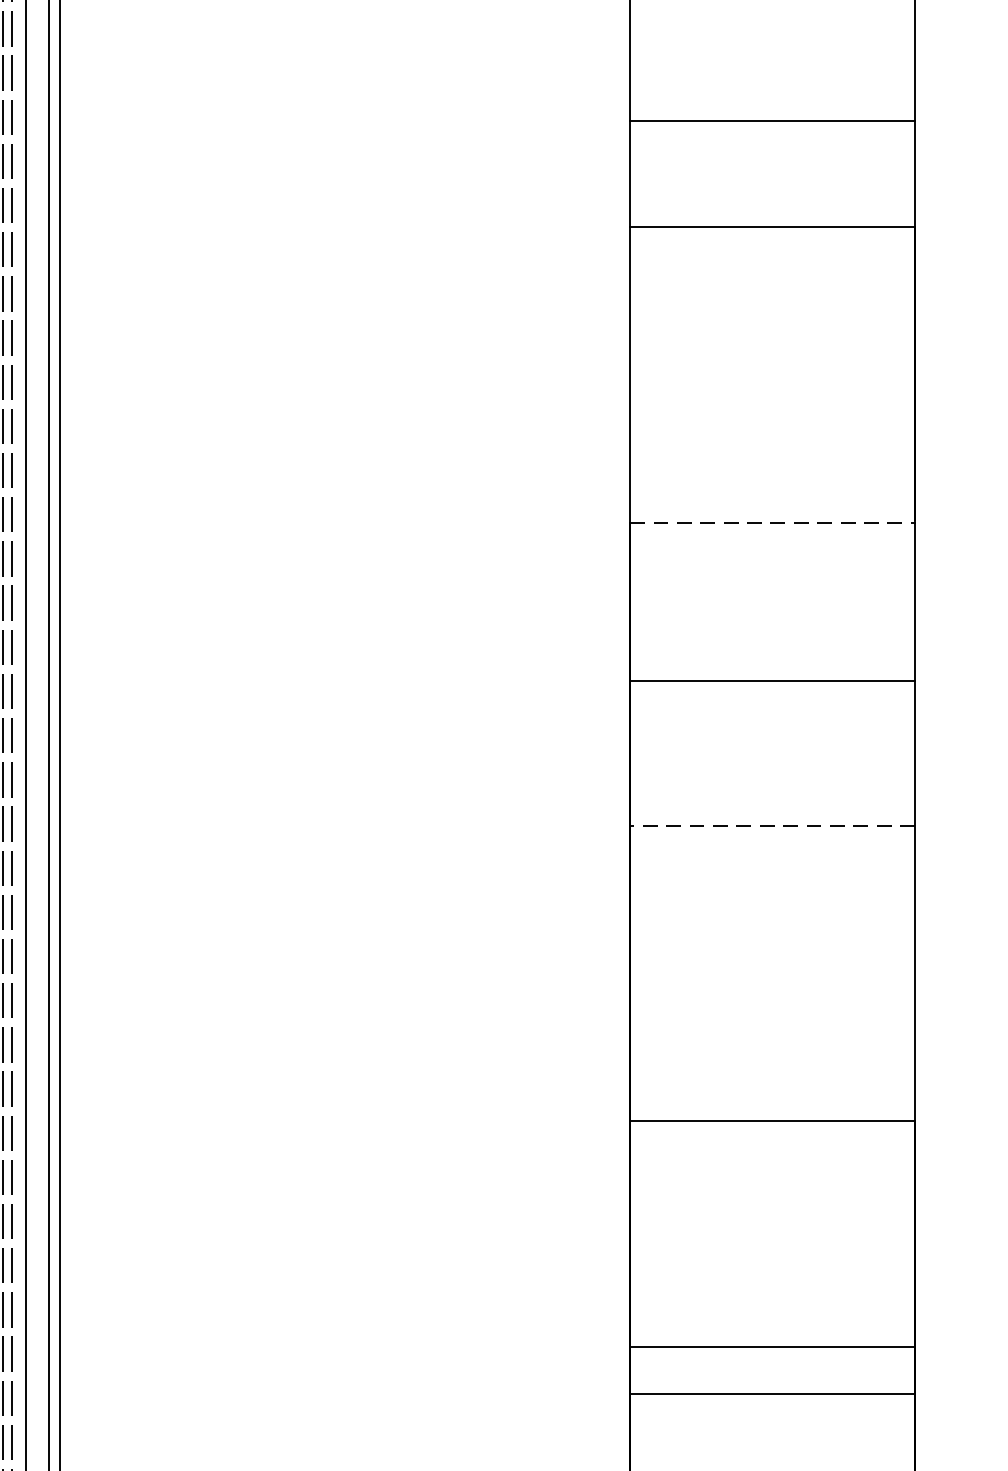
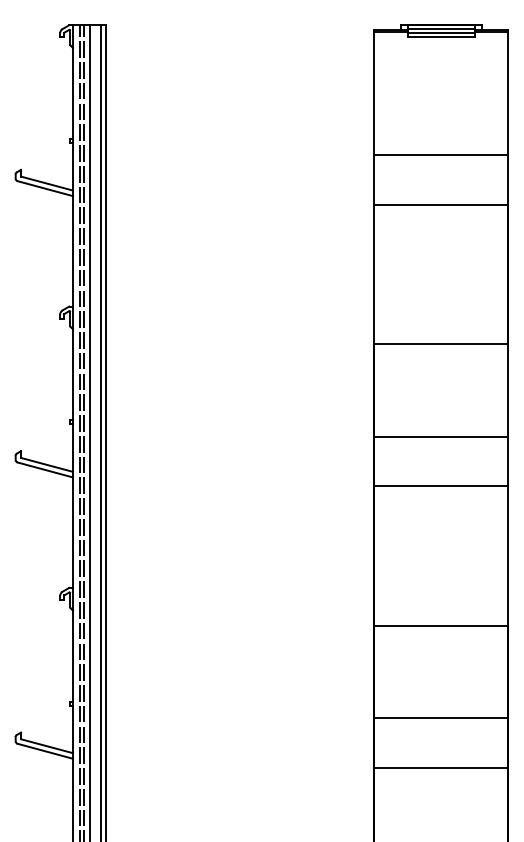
line: (772, 523) -> (441, 344), dashed -> solid
line: (772, 681) -> (441, 436), moved
line: (772, 825) -> (441, 486), dashed -> solid
line: (772, 1346) -> (441, 767), moved
line: (772, 1393) -> (441, 717), moved

